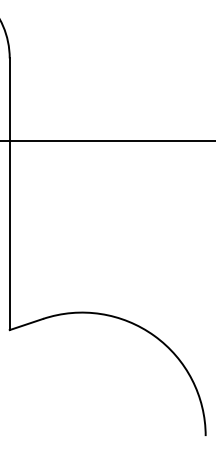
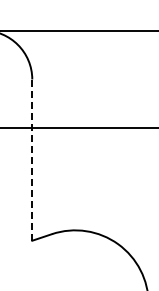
line: (10, 194) -> (32, 160), solid -> dashed

